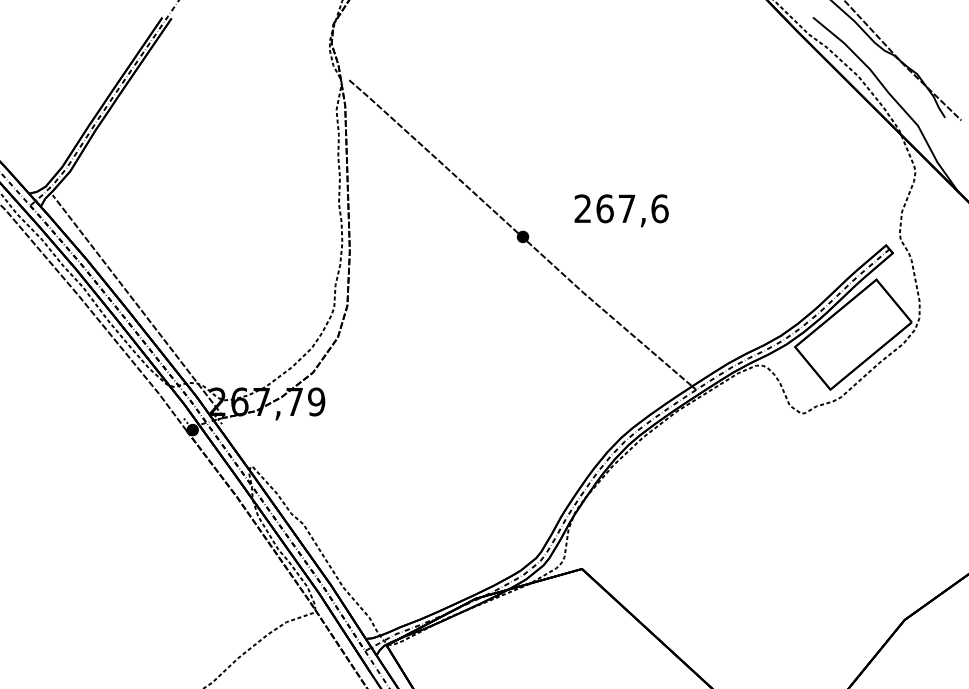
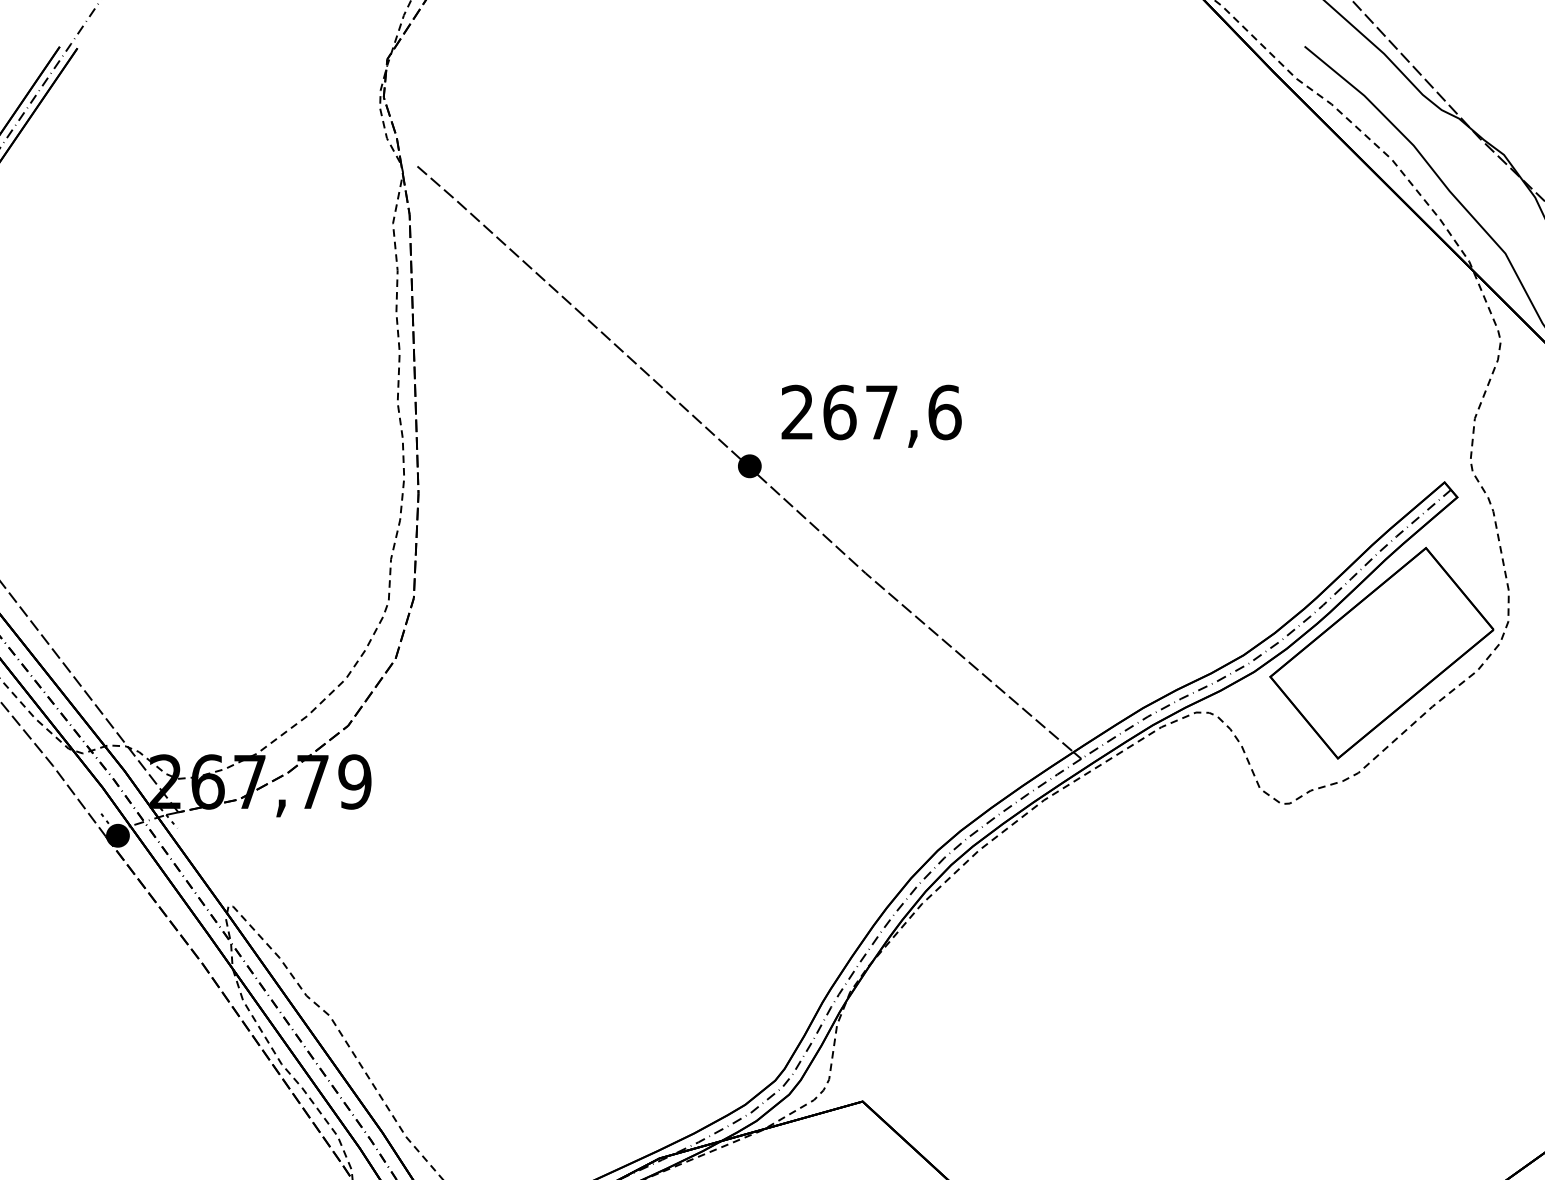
text: (621, 210) -> (871, 415), moved

